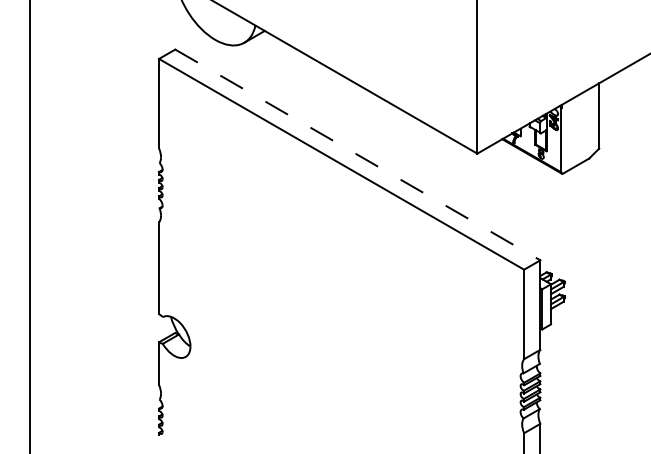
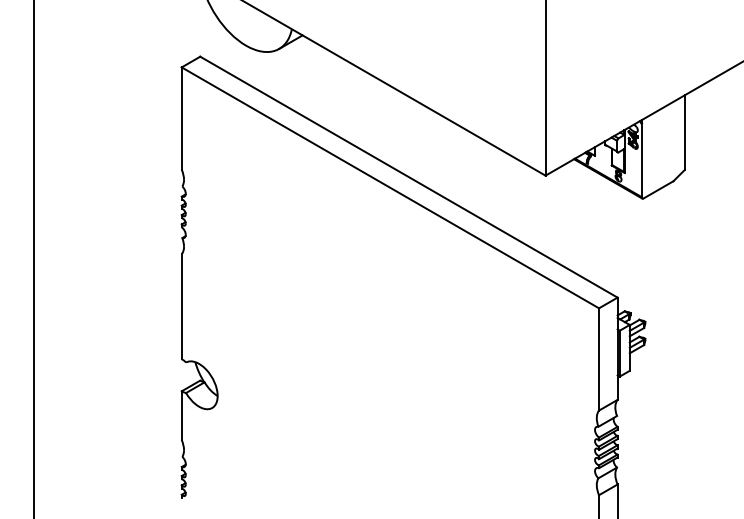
line: (357, 154) -> (408, 176), dashed -> solid

